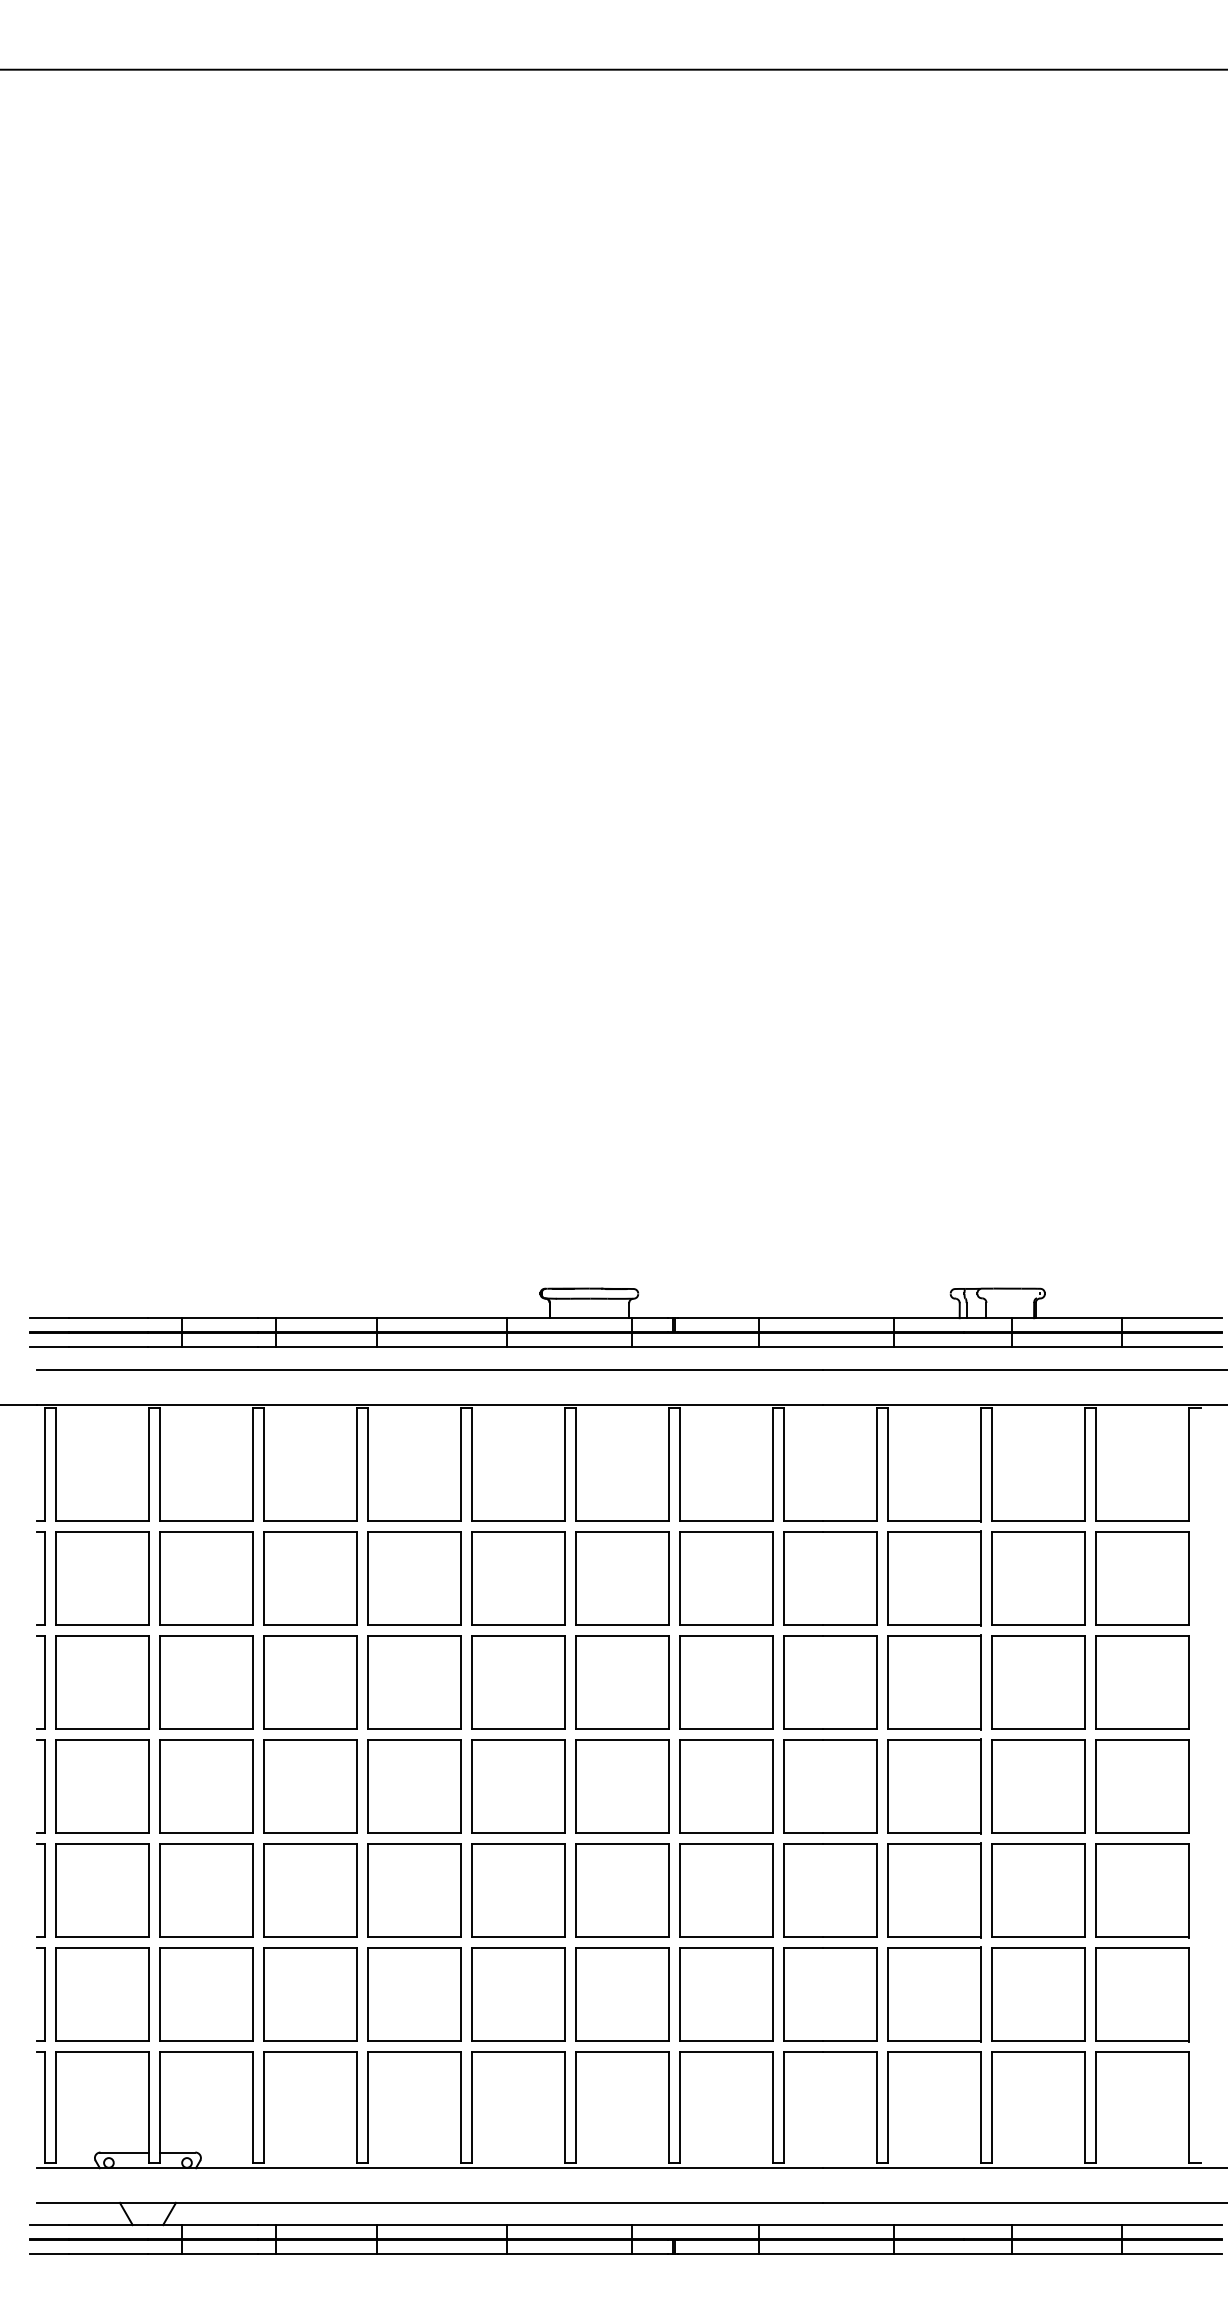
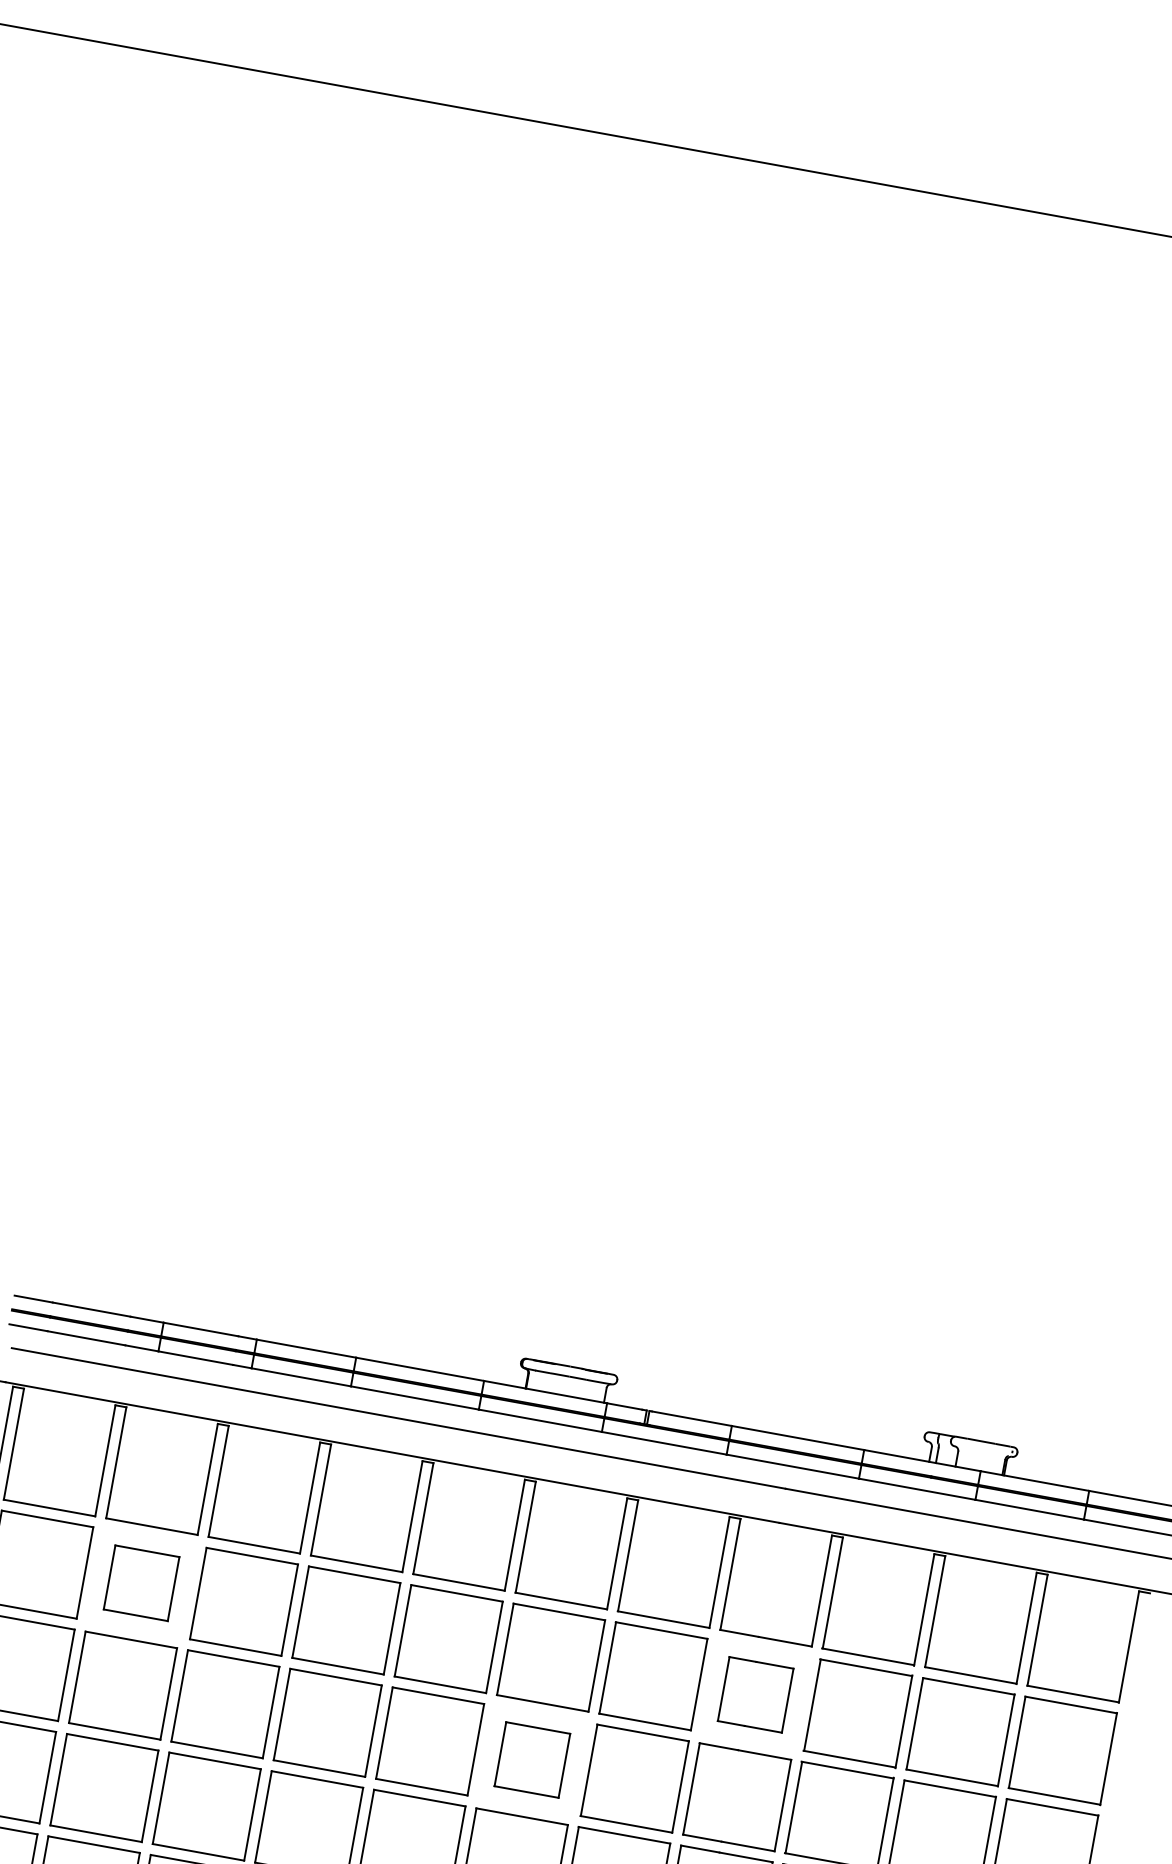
part: (206, 1578) -> (141, 1583), size x0.7
part: (830, 1578) -> (755, 1694), size x0.7
part: (622, 1682) -> (532, 1759), size x0.7

